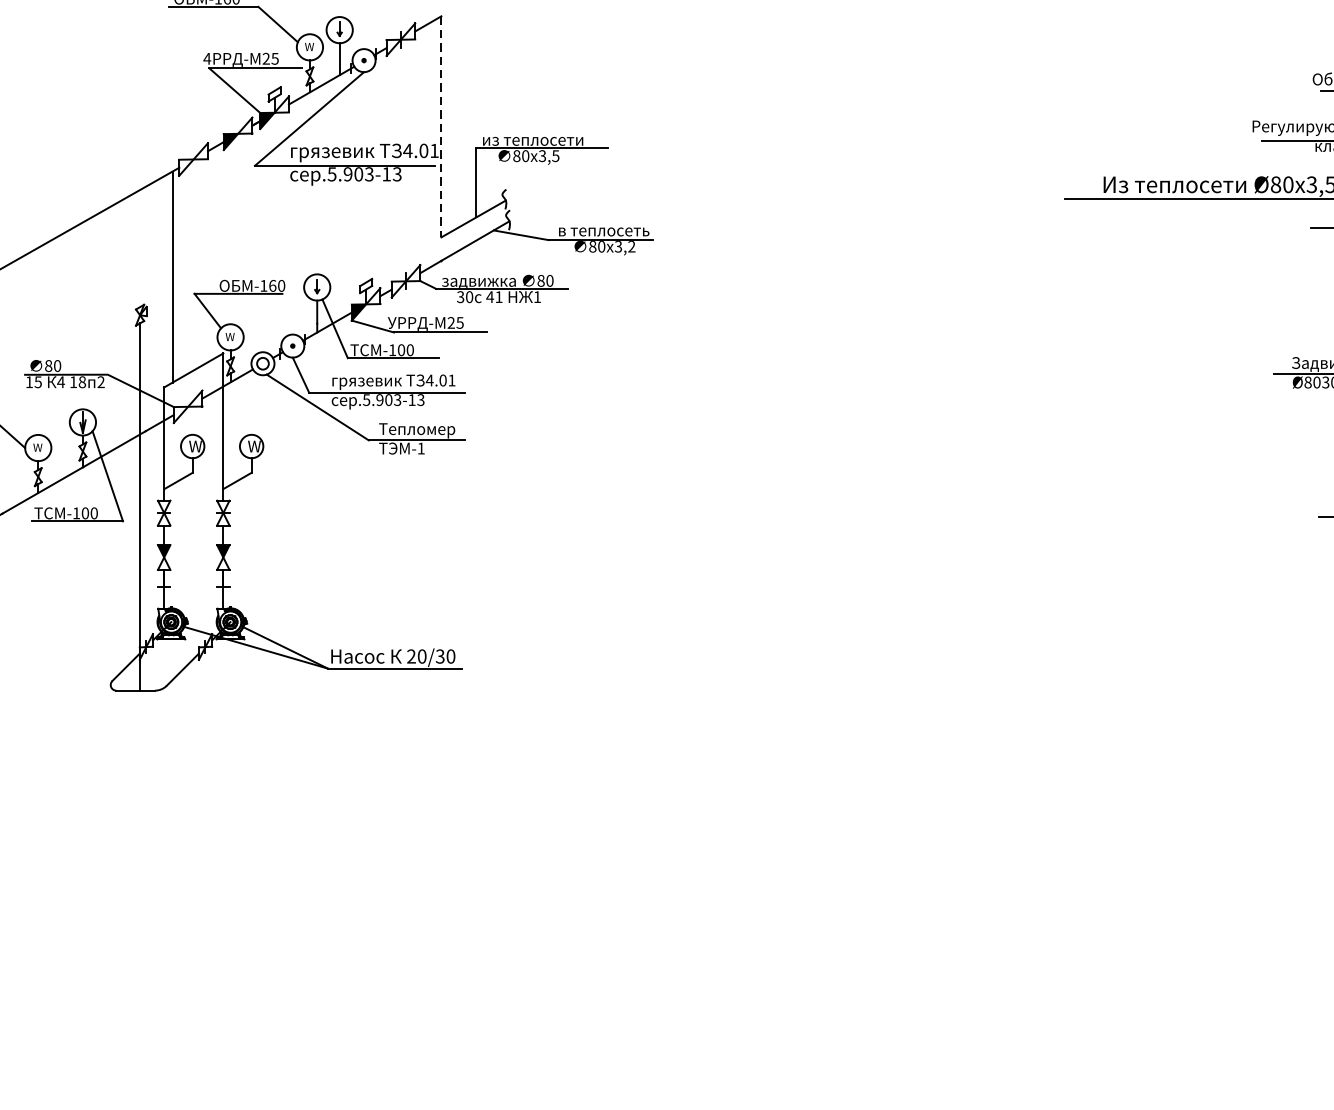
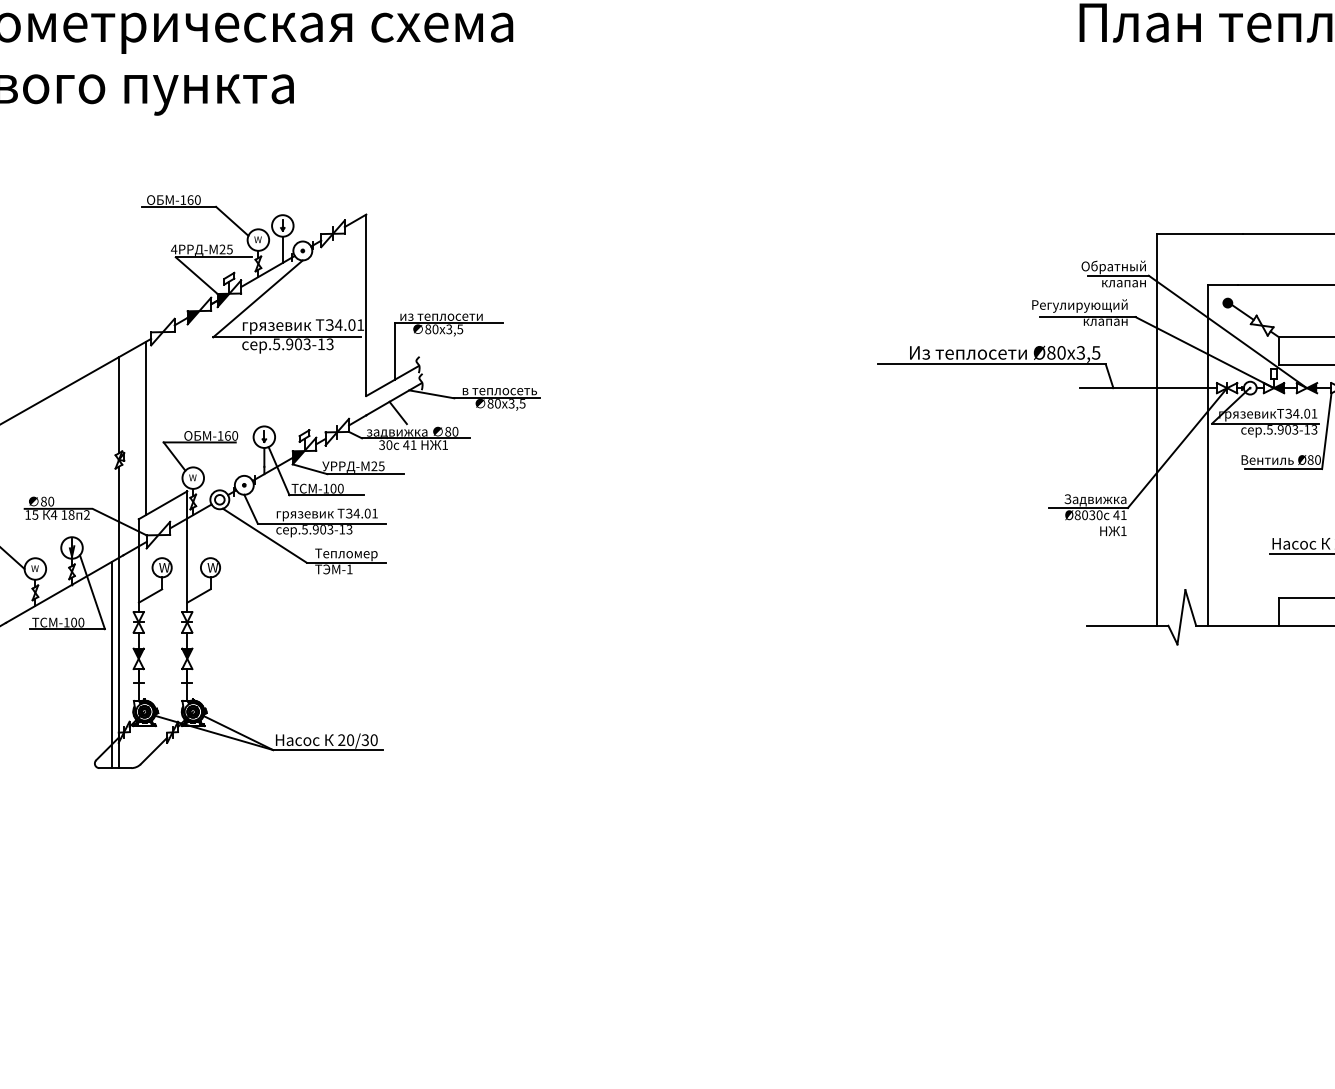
line: (441, 127) -> (366, 305), dashed -> solid
text: (631, 246) -> (522, 403), 80x3,2 -> 80x3,5
line: (139, 248) -> (118, 405), added
line: (479, 257) -> (397, 412), added
line: (131, 564) -> (111, 664), added

